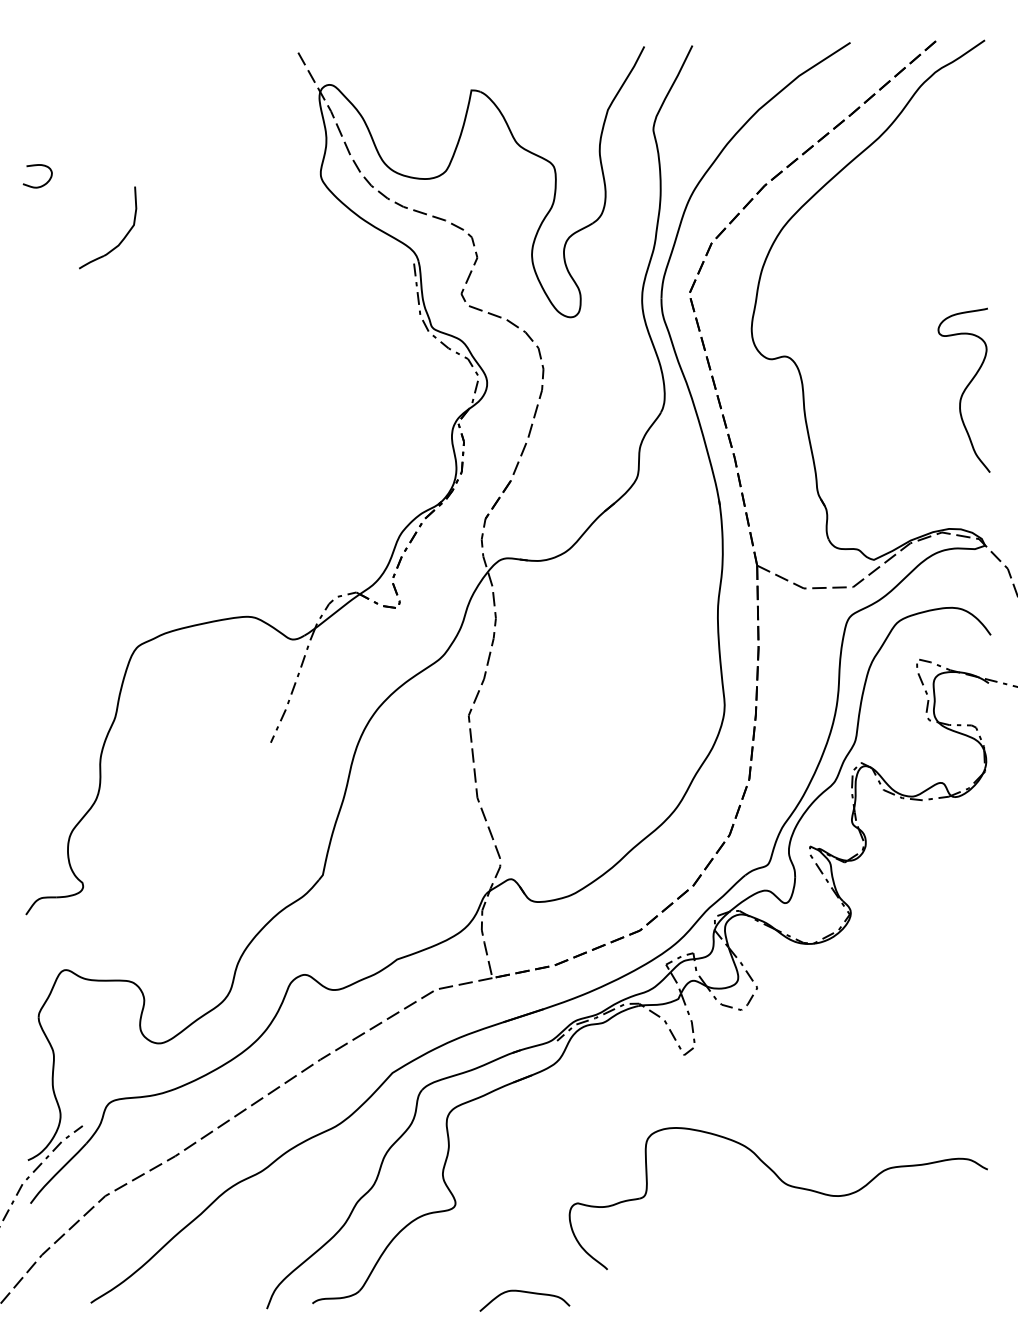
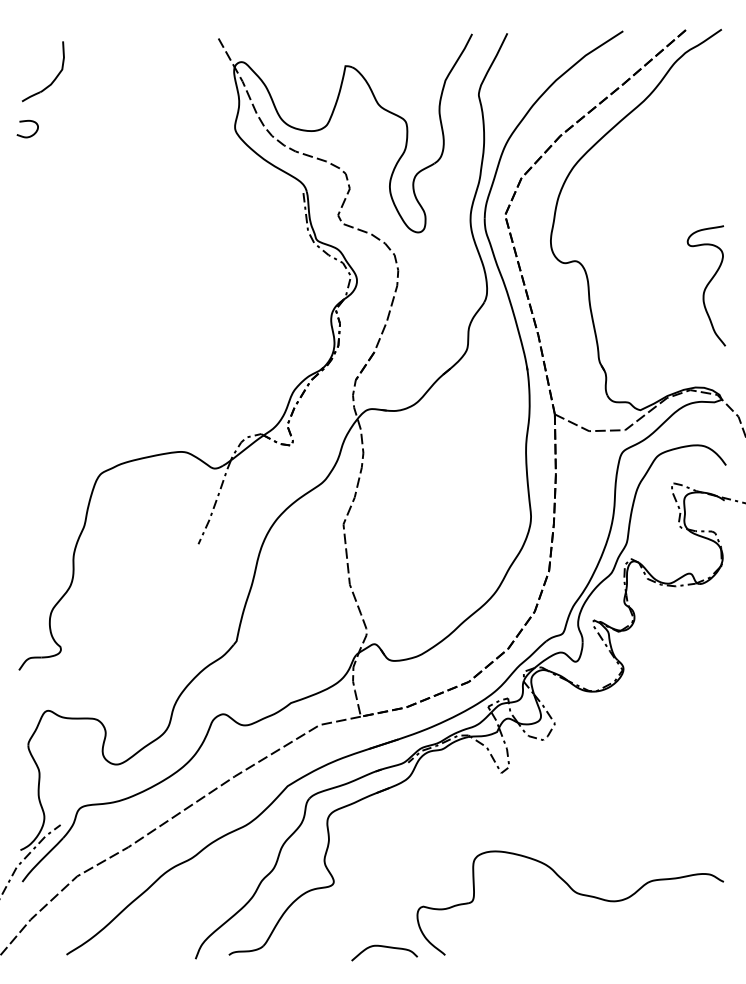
part: (123, 237) -> (54, 78), moved
part: (784, 1184) -> (574, 892), moved

